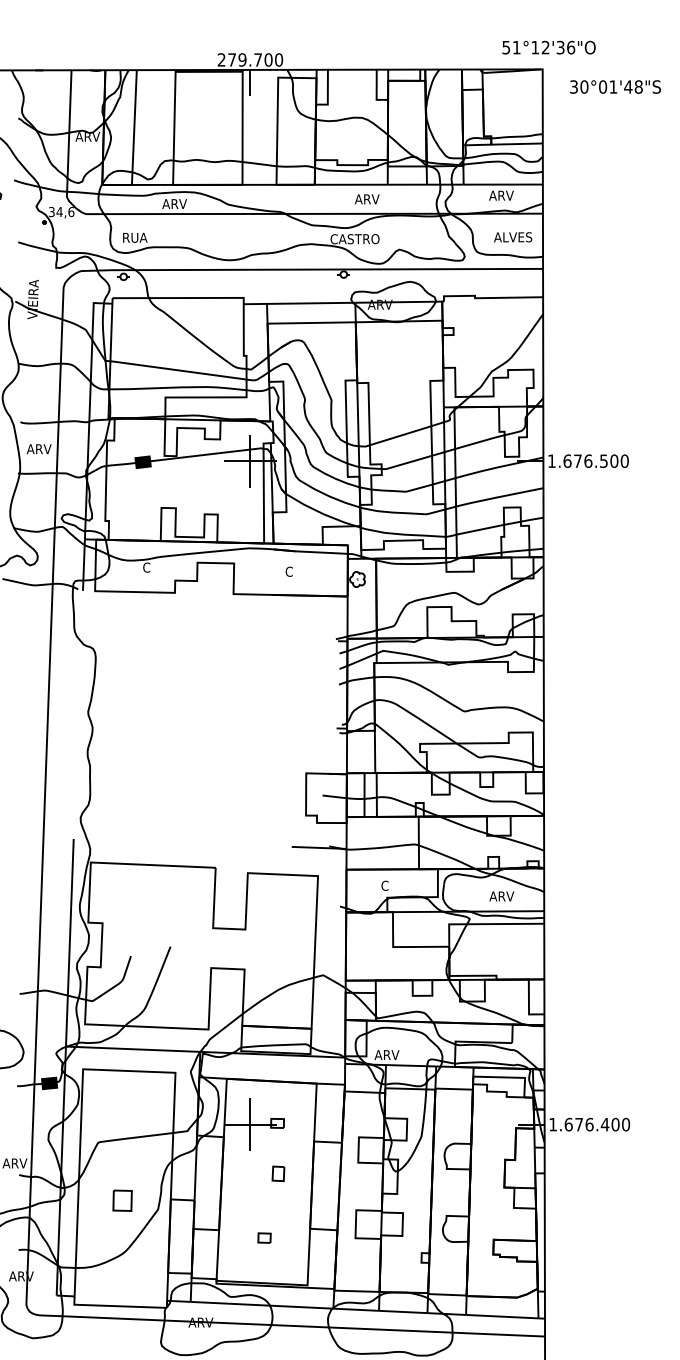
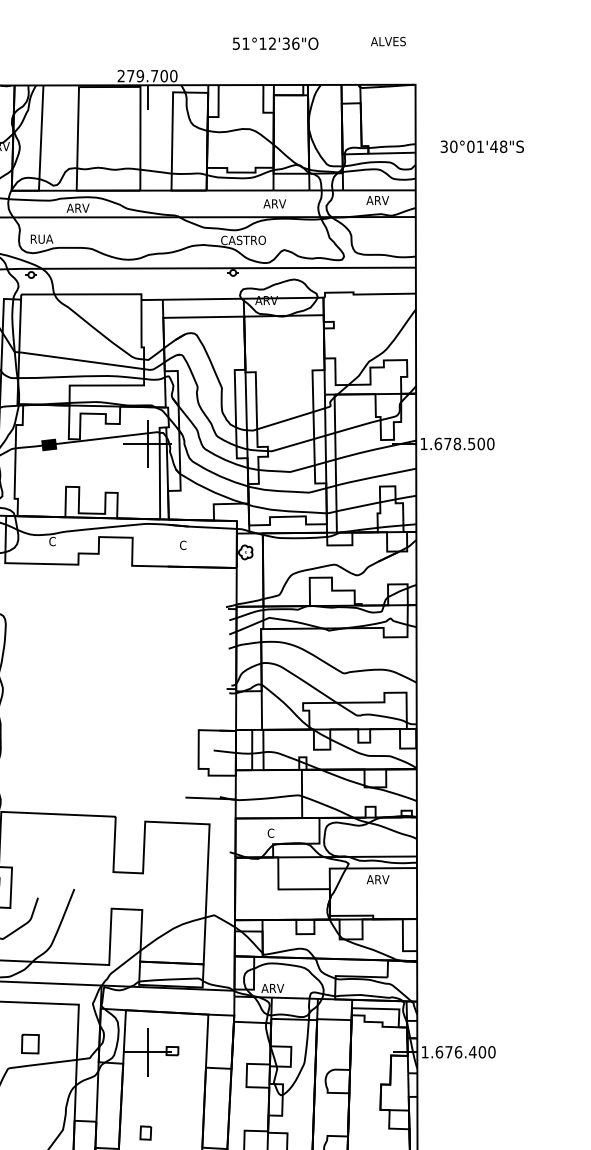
text: (548, 47) -> (275, 43), moved
text: (615, 86) -> (482, 146), moved
text: (367, 199) -> (275, 204), moved
text: (513, 237) -> (388, 41), moved
text: (588, 460) -> (457, 443), 1.676.500 -> 1.678.500
text: (501, 896) -> (377, 879), moved
part: (278, 1173) -> (145, 1132), moved
part: (122, 1200) -> (30, 1043), moved

